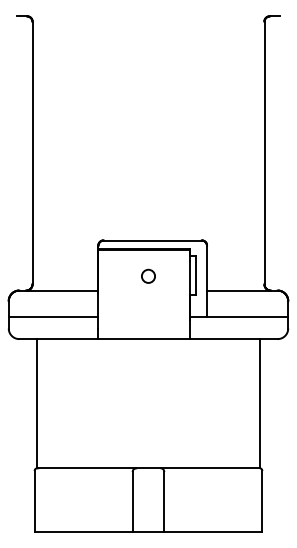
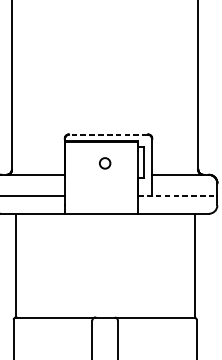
line: (152, 240) -> (108, 134), solid -> dashed
line: (239, 316) -> (178, 195), solid -> dashed

